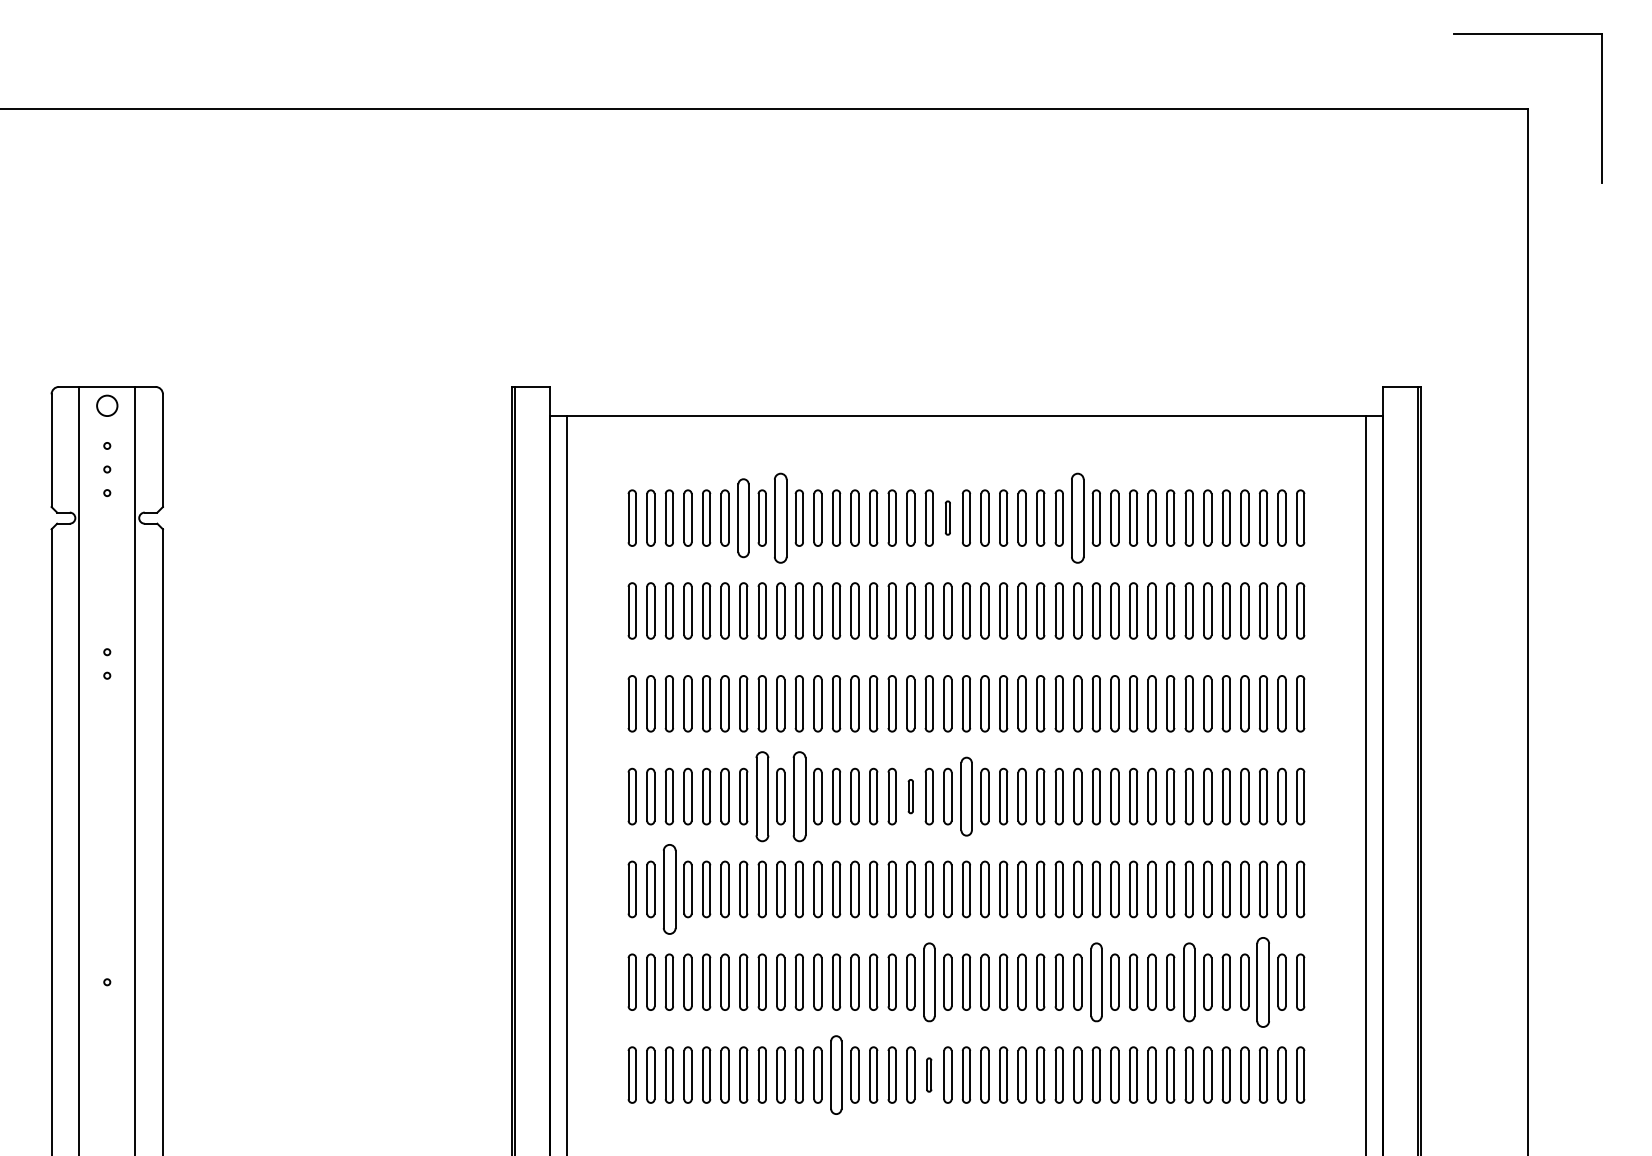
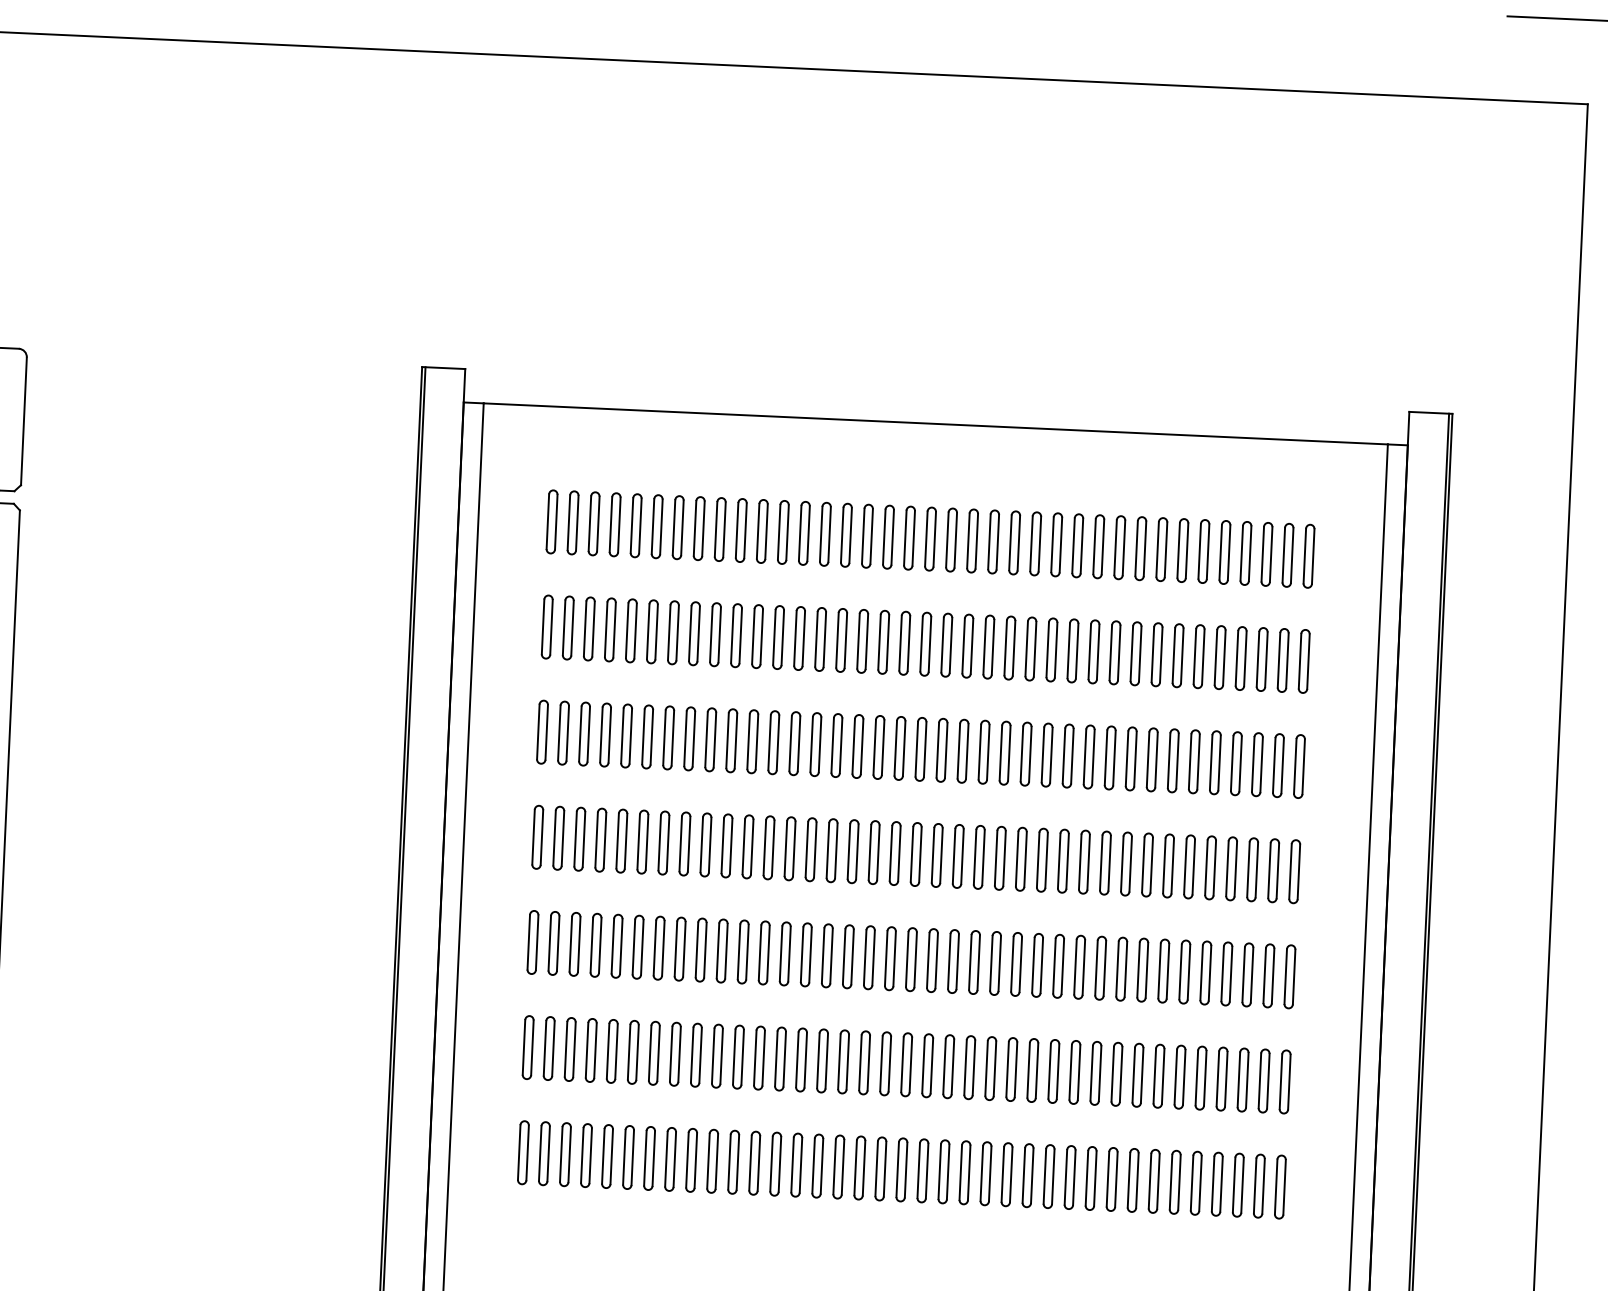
part: (743, 517) -> (678, 526), size x0.71
part: (780, 517) -> (719, 528), size x0.62
part: (947, 517) -> (909, 537), size x1.67
part: (1077, 517) -> (1056, 544), size x0.62
part: (761, 796) -> (684, 843), size x0.62
part: (798, 796) -> (725, 845), size x0.62
part: (910, 796) -> (852, 851), size x1.67
part: (965, 796) -> (915, 854), size x0.71
part: (668, 889) -> (573, 944), size x0.62
part: (928, 981) -> (863, 1061), size x0.71
part: (1095, 981) -> (1052, 1070), size x0.71
part: (1188, 981) -> (1158, 1075), size x0.71
part: (1263, 981) -> (1243, 1079), size x0.62
part: (836, 1074) -> (754, 1162), size x0.71
part: (928, 1074) -> (858, 1167), size x1.67

